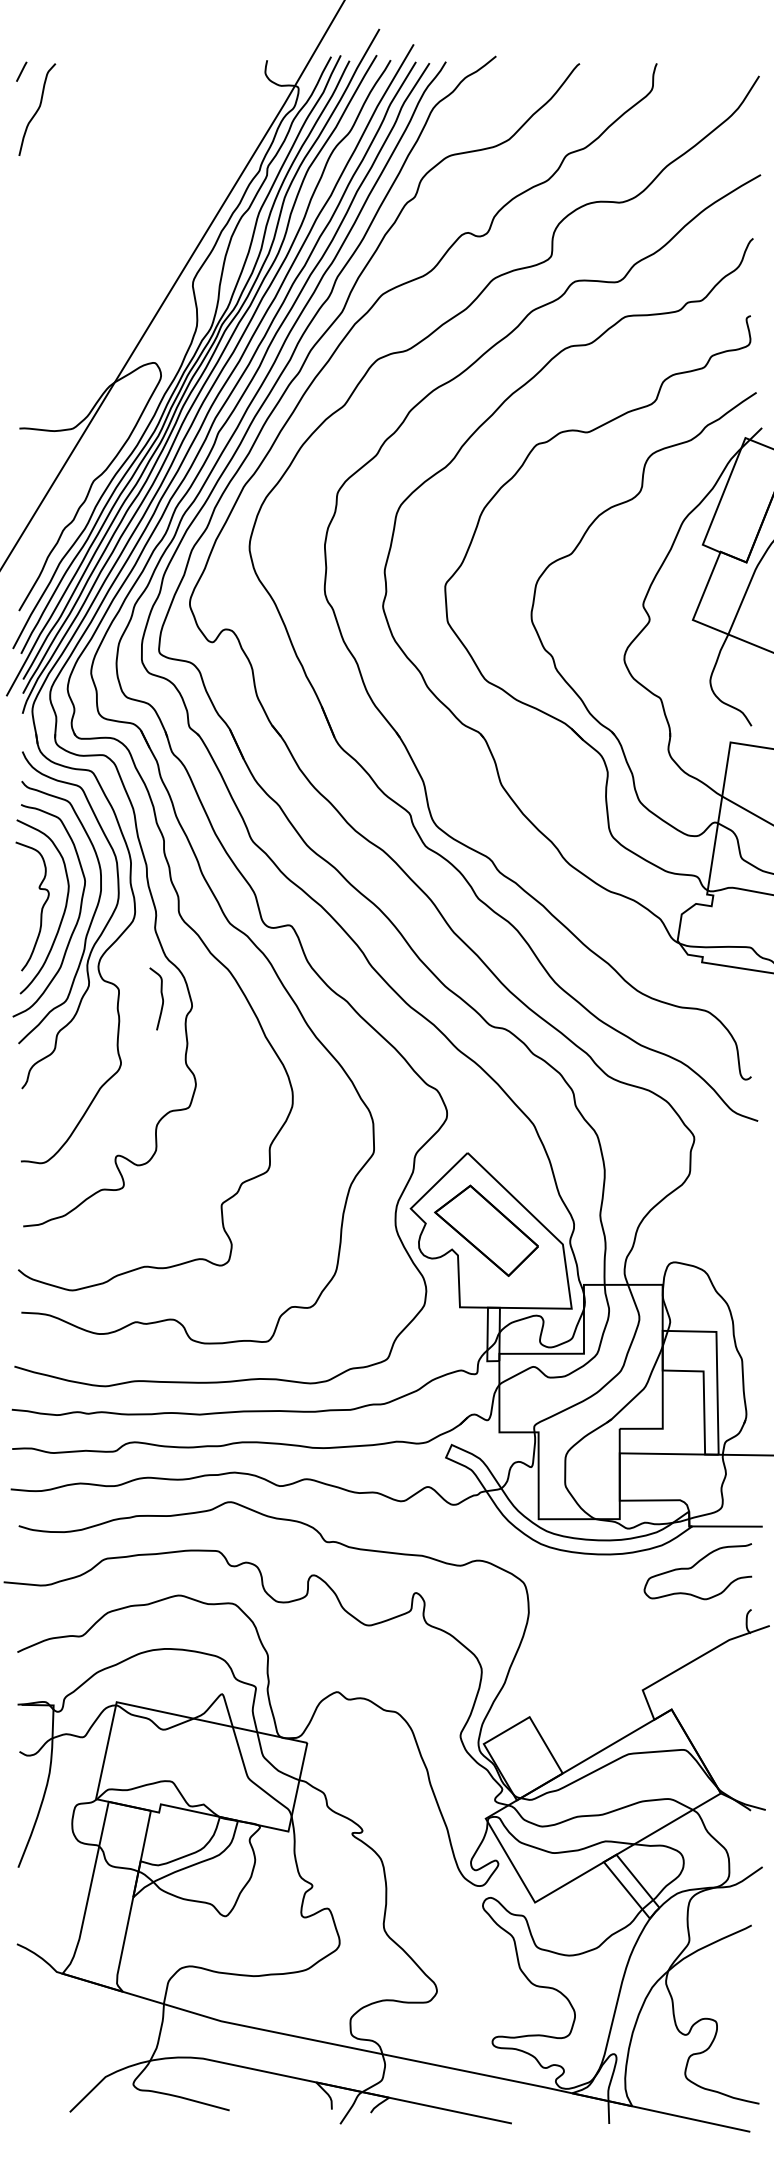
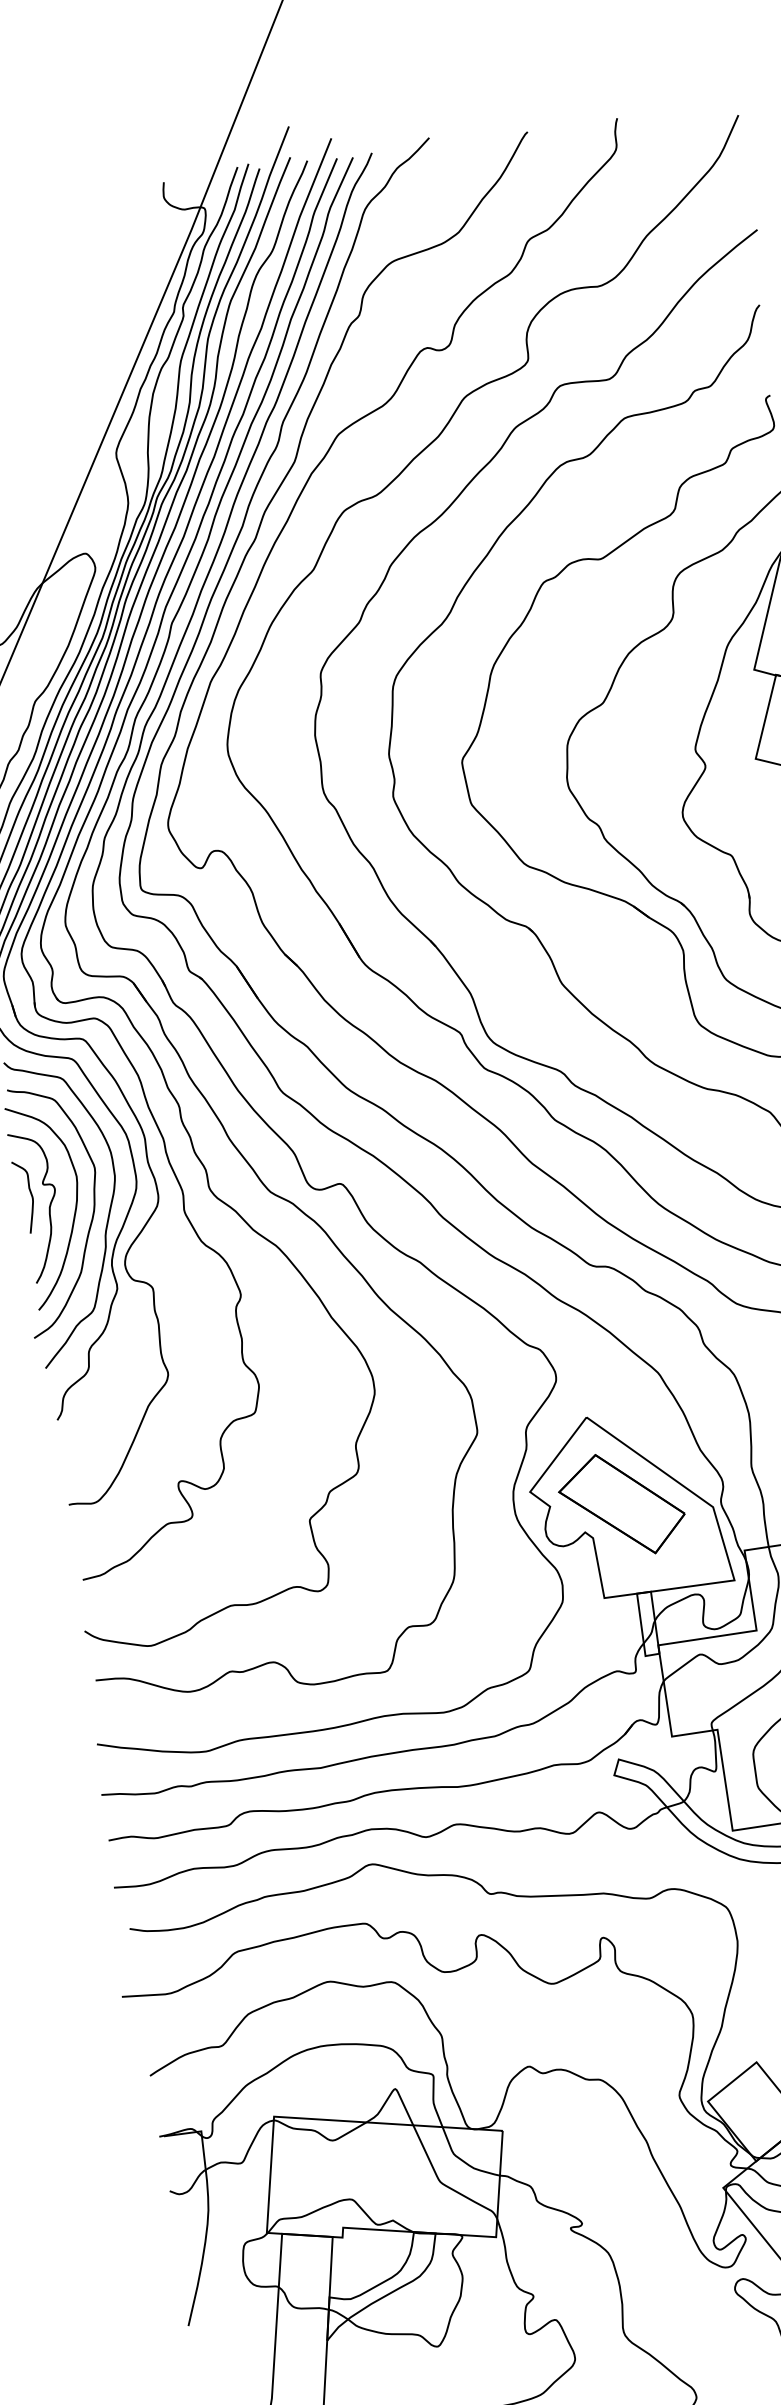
curve: (161, 998) -> (30, 1195), moved

